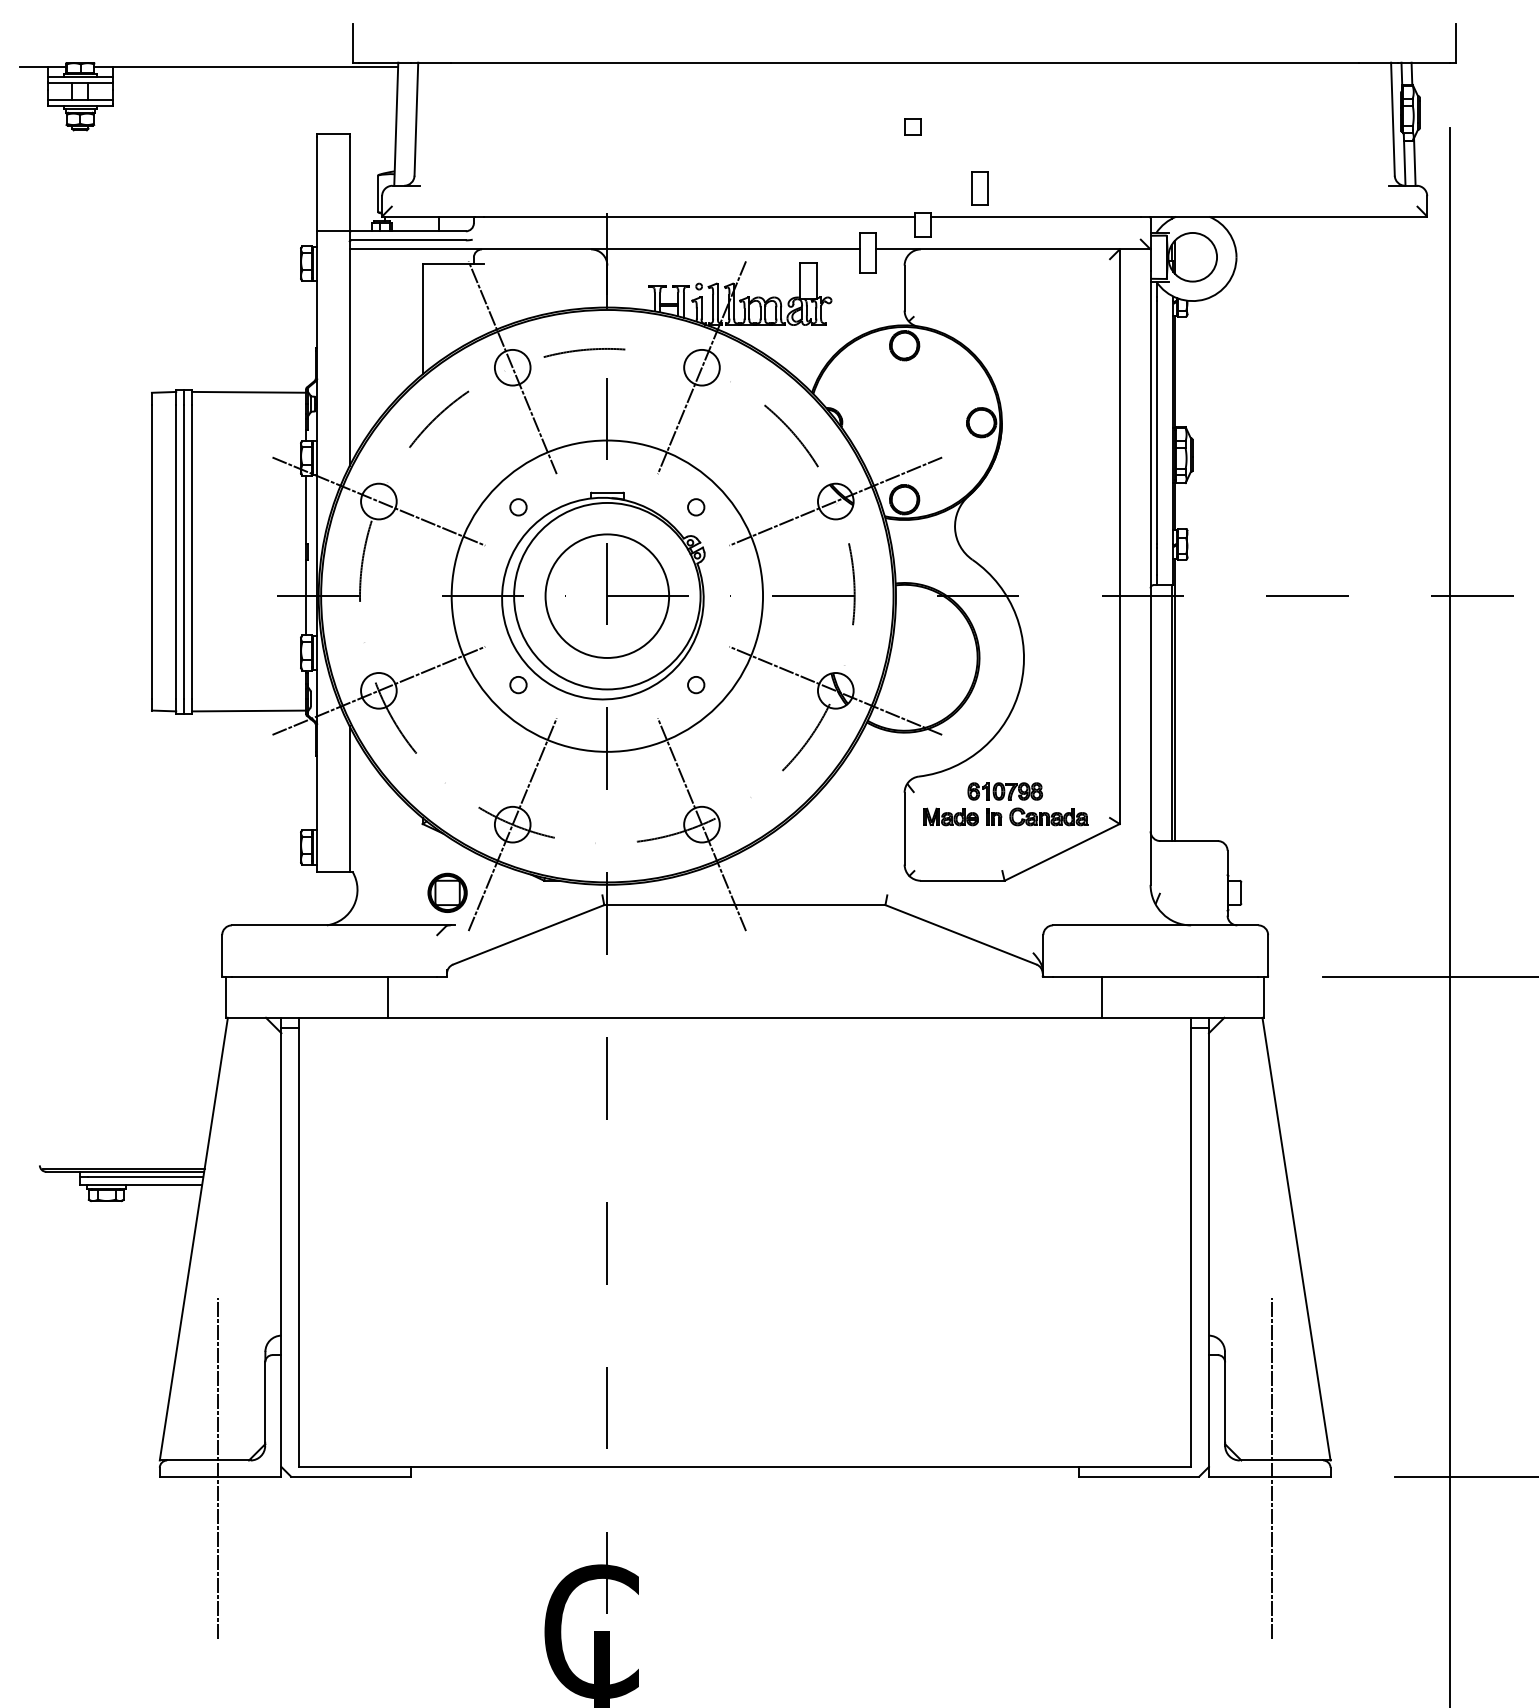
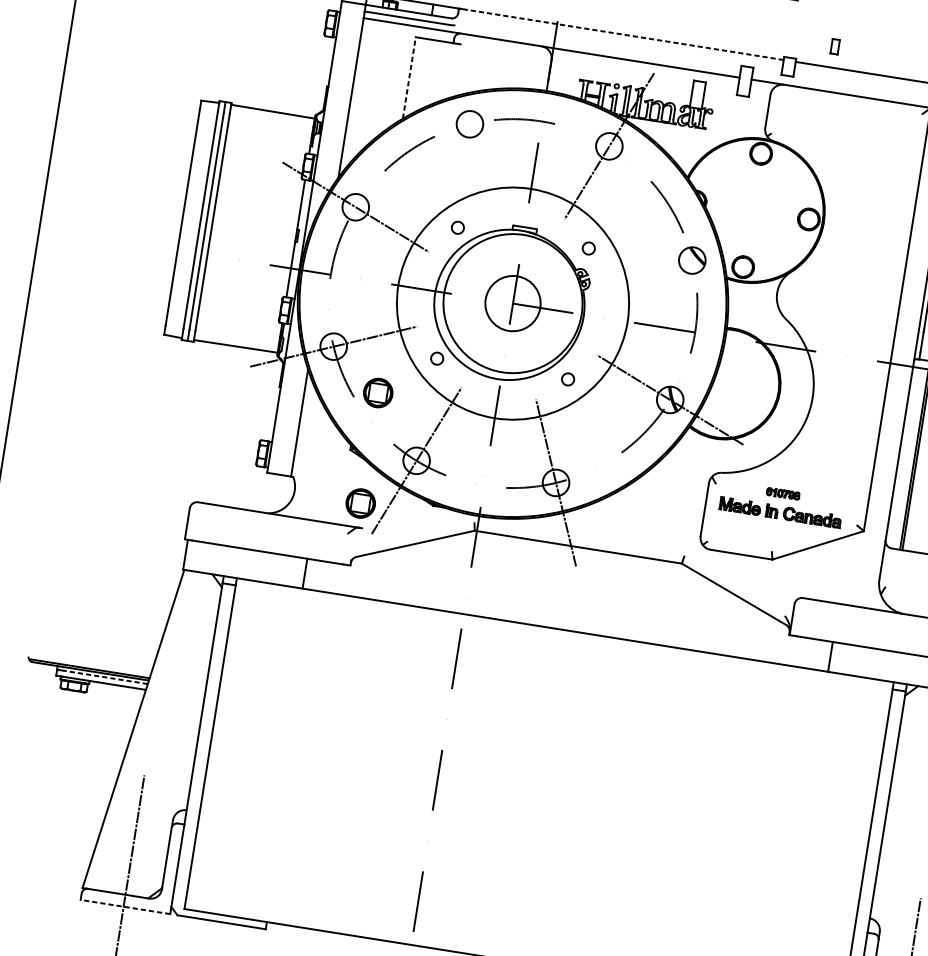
part: (979, 188) -> (834, 46), size x0.6
line: (699, 216) -> (625, 34), solid -> dashed
line: (422, 318) -> (409, 77), solid -> dashed
line: (512, 367) -> (469, 124), removed
line: (835, 501) -> (692, 260), removed
circle: (607, 595) -> (513, 303), size x0.6
part: (447, 742) -> (378, 392), added
part: (1004, 791) -> (782, 493), size x0.6
line: (145, 1176) -> (105, 677), solid -> dashed
line: (220, 1476) -> (125, 906), solid -> dashed

